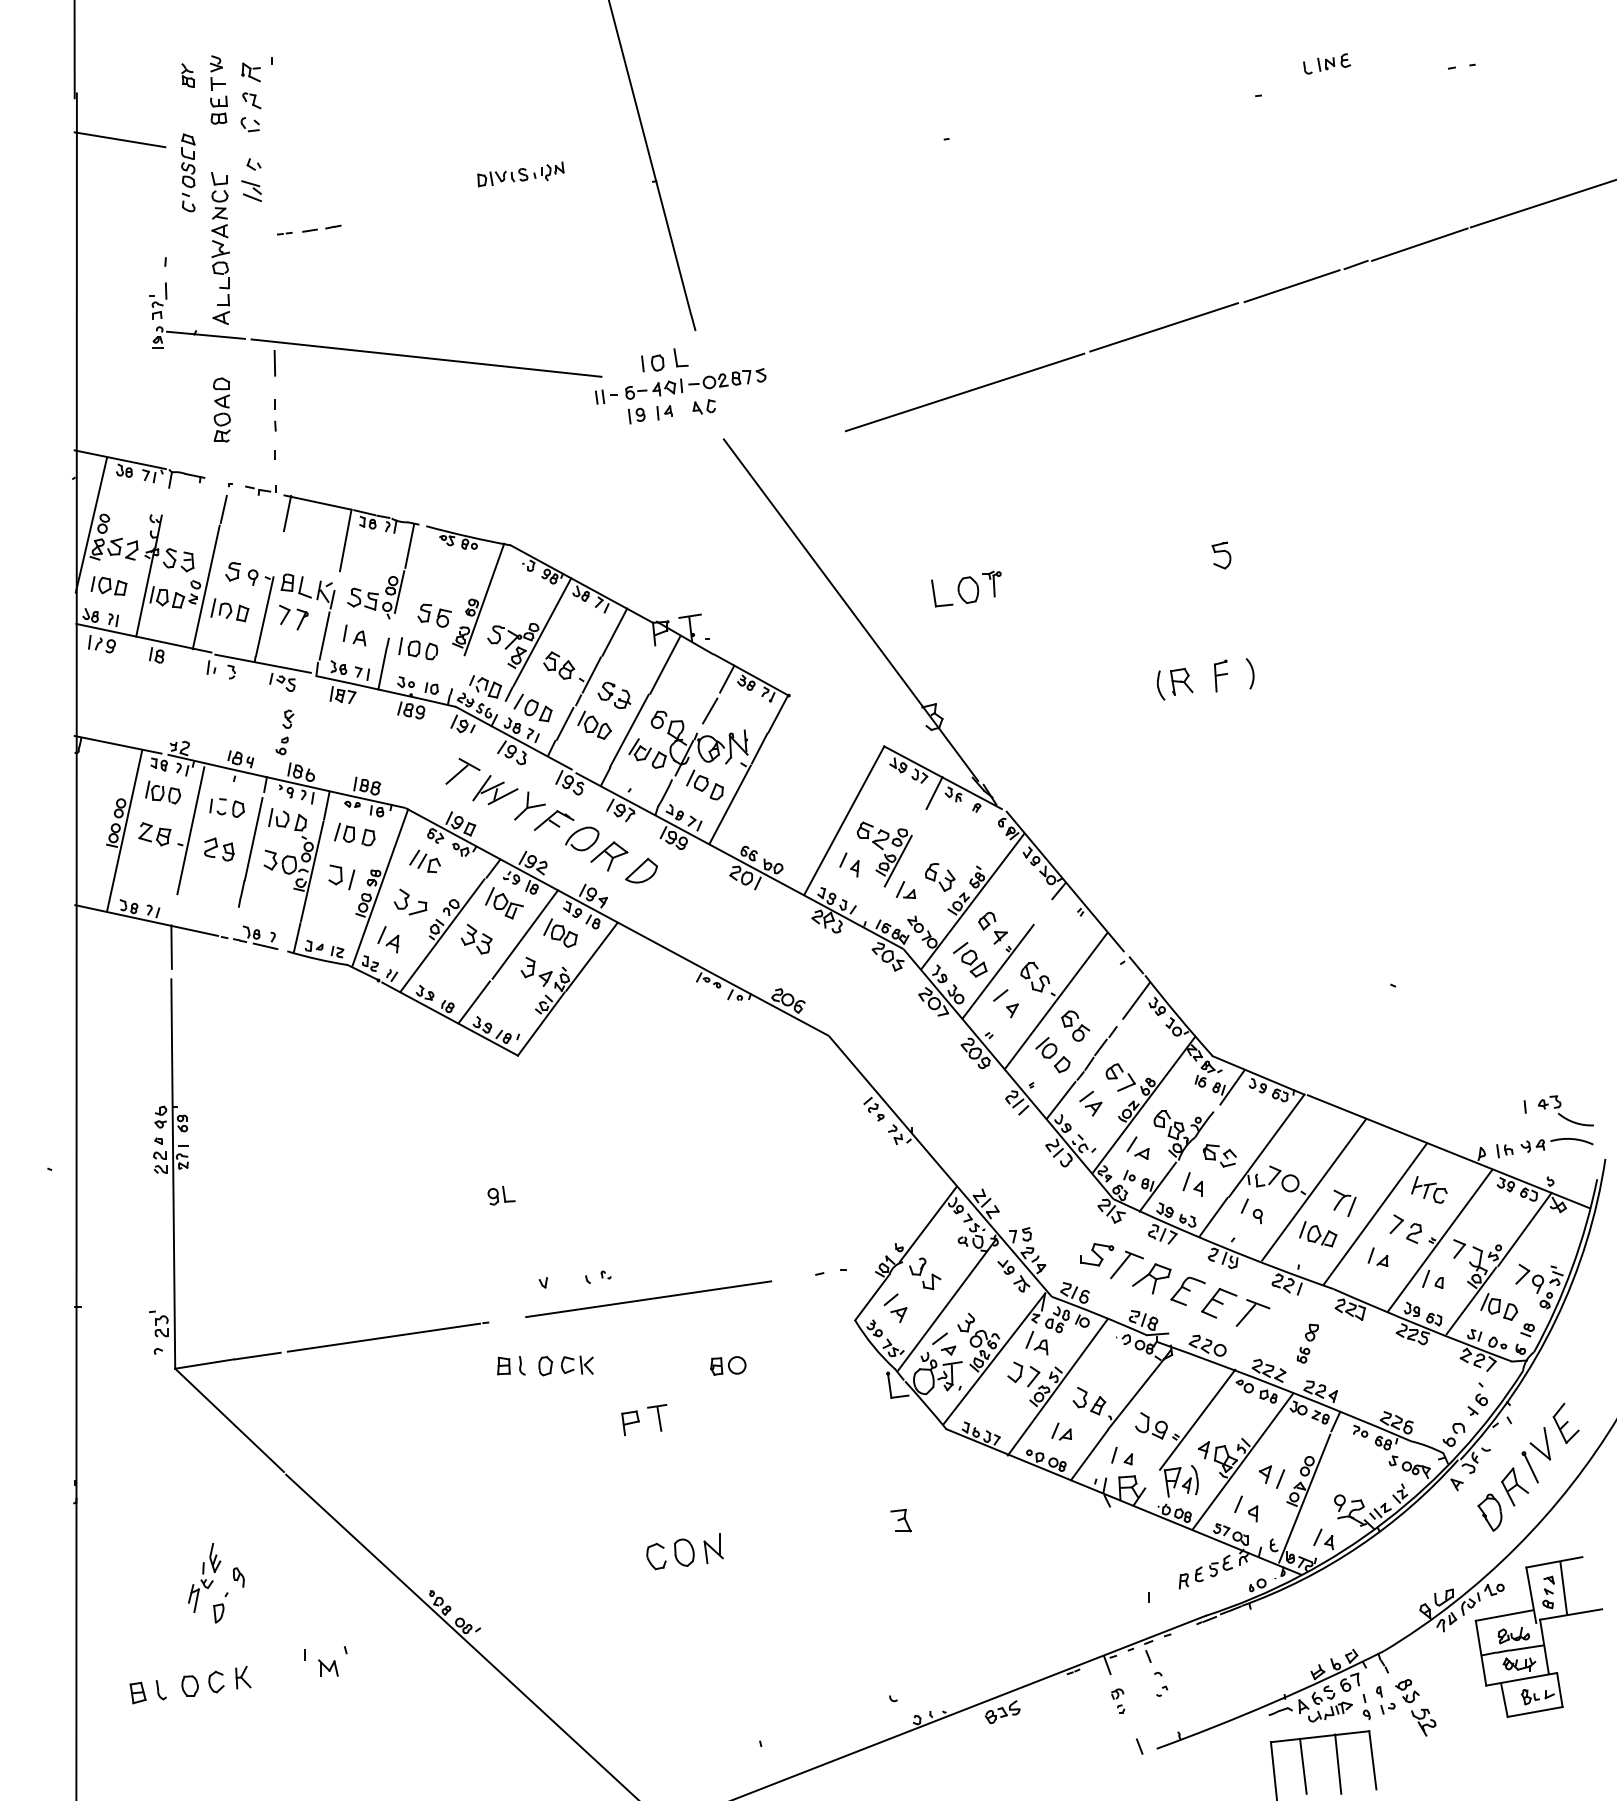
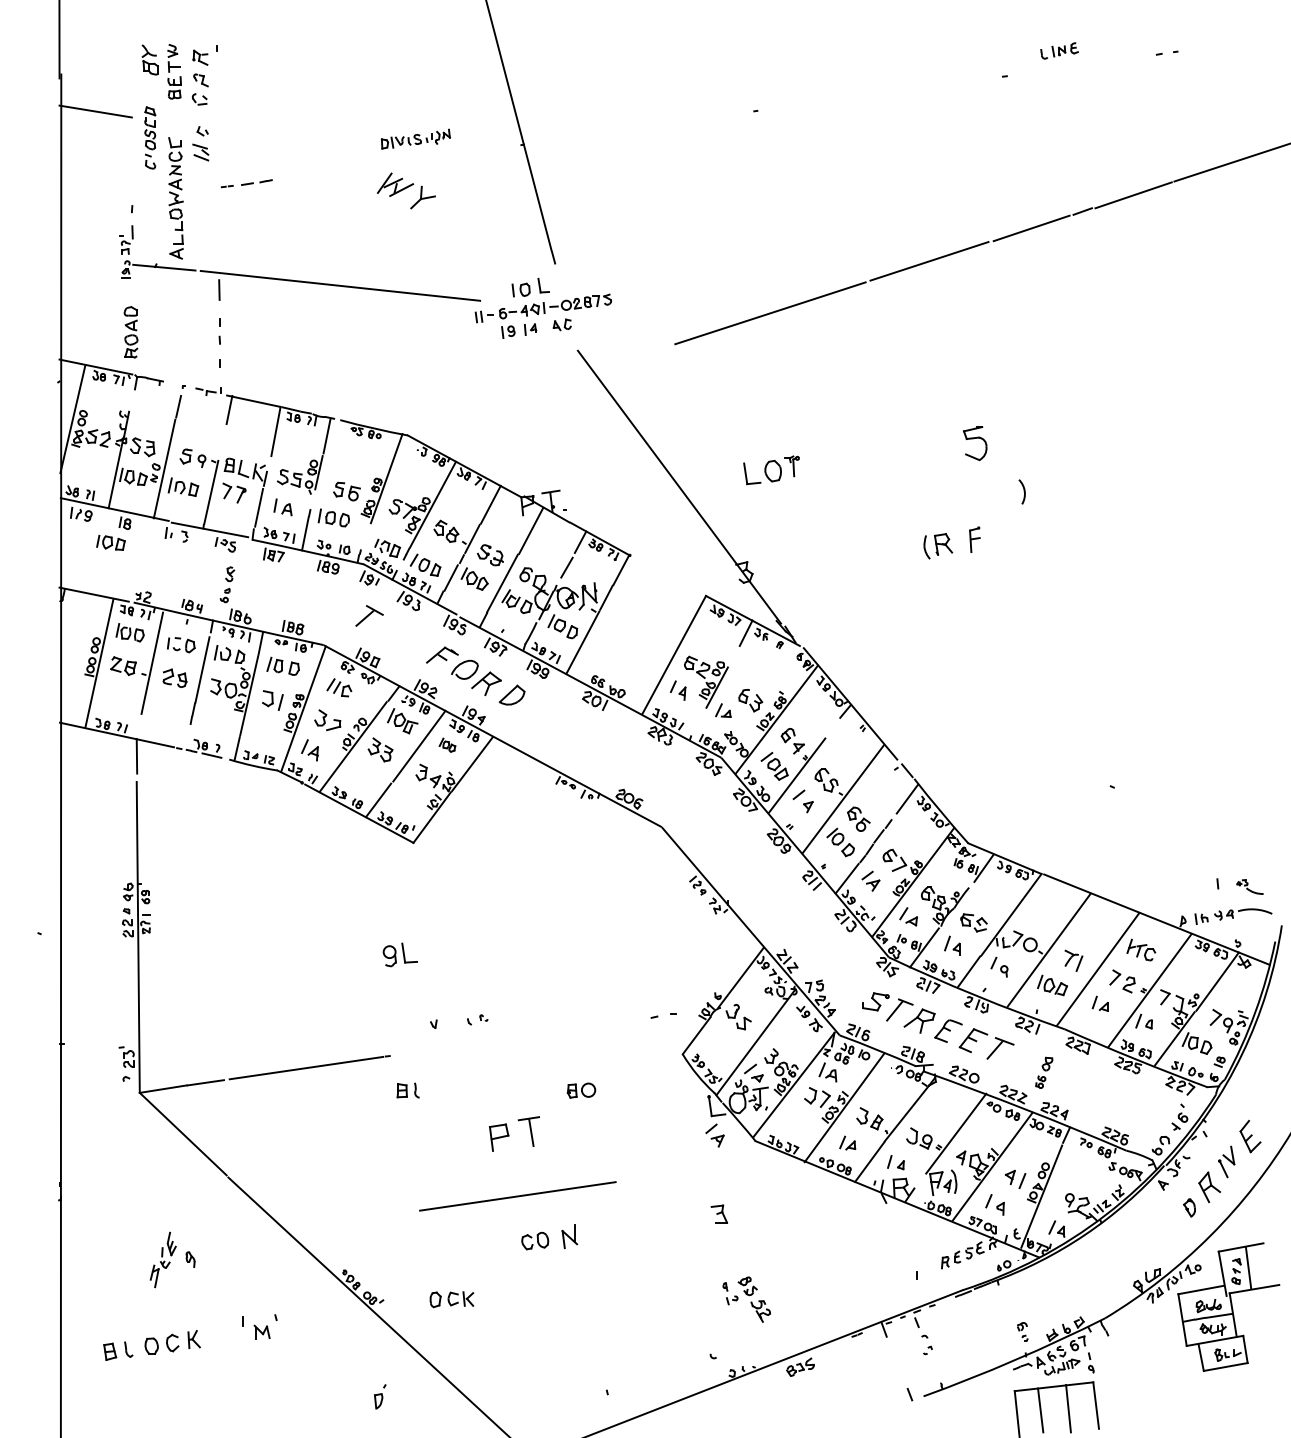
part: (187, 75) -> (149, 60), size x1.6
part: (221, 410) -> (130, 332), moved
part: (1221, 555) -> (975, 443), size x1.6
part: (108, 585) -> (110, 542), moved
arc: (1251, 673) -> (1023, 491), moved
part: (509, 797) -> (406, 190), moved
part: (560, 933) -> (447, 745), size x0.6
part: (1564, 1110) -> (1249, 886), size x0.6
part: (501, 1195) -> (400, 954), size x1.6
line: (648, 1299) -> (517, 1196), moved
part: (894, 1308) -> (714, 1135), moved
part: (565, 1365) -> (451, 1299), moved
part: (643, 1419) -> (513, 1133), size x1.4
part: (1536, 1454) -> (1226, 1161), size x0.7
part: (1489, 1512) -> (1189, 1207), size x0.6
part: (669, 1553) -> (534, 1240), size x0.7
part: (221, 1607) -> (380, 1396), moved
part: (1117, 1700) -> (1022, 1331), moved
part: (1405, 1707) -> (746, 1299), moved

